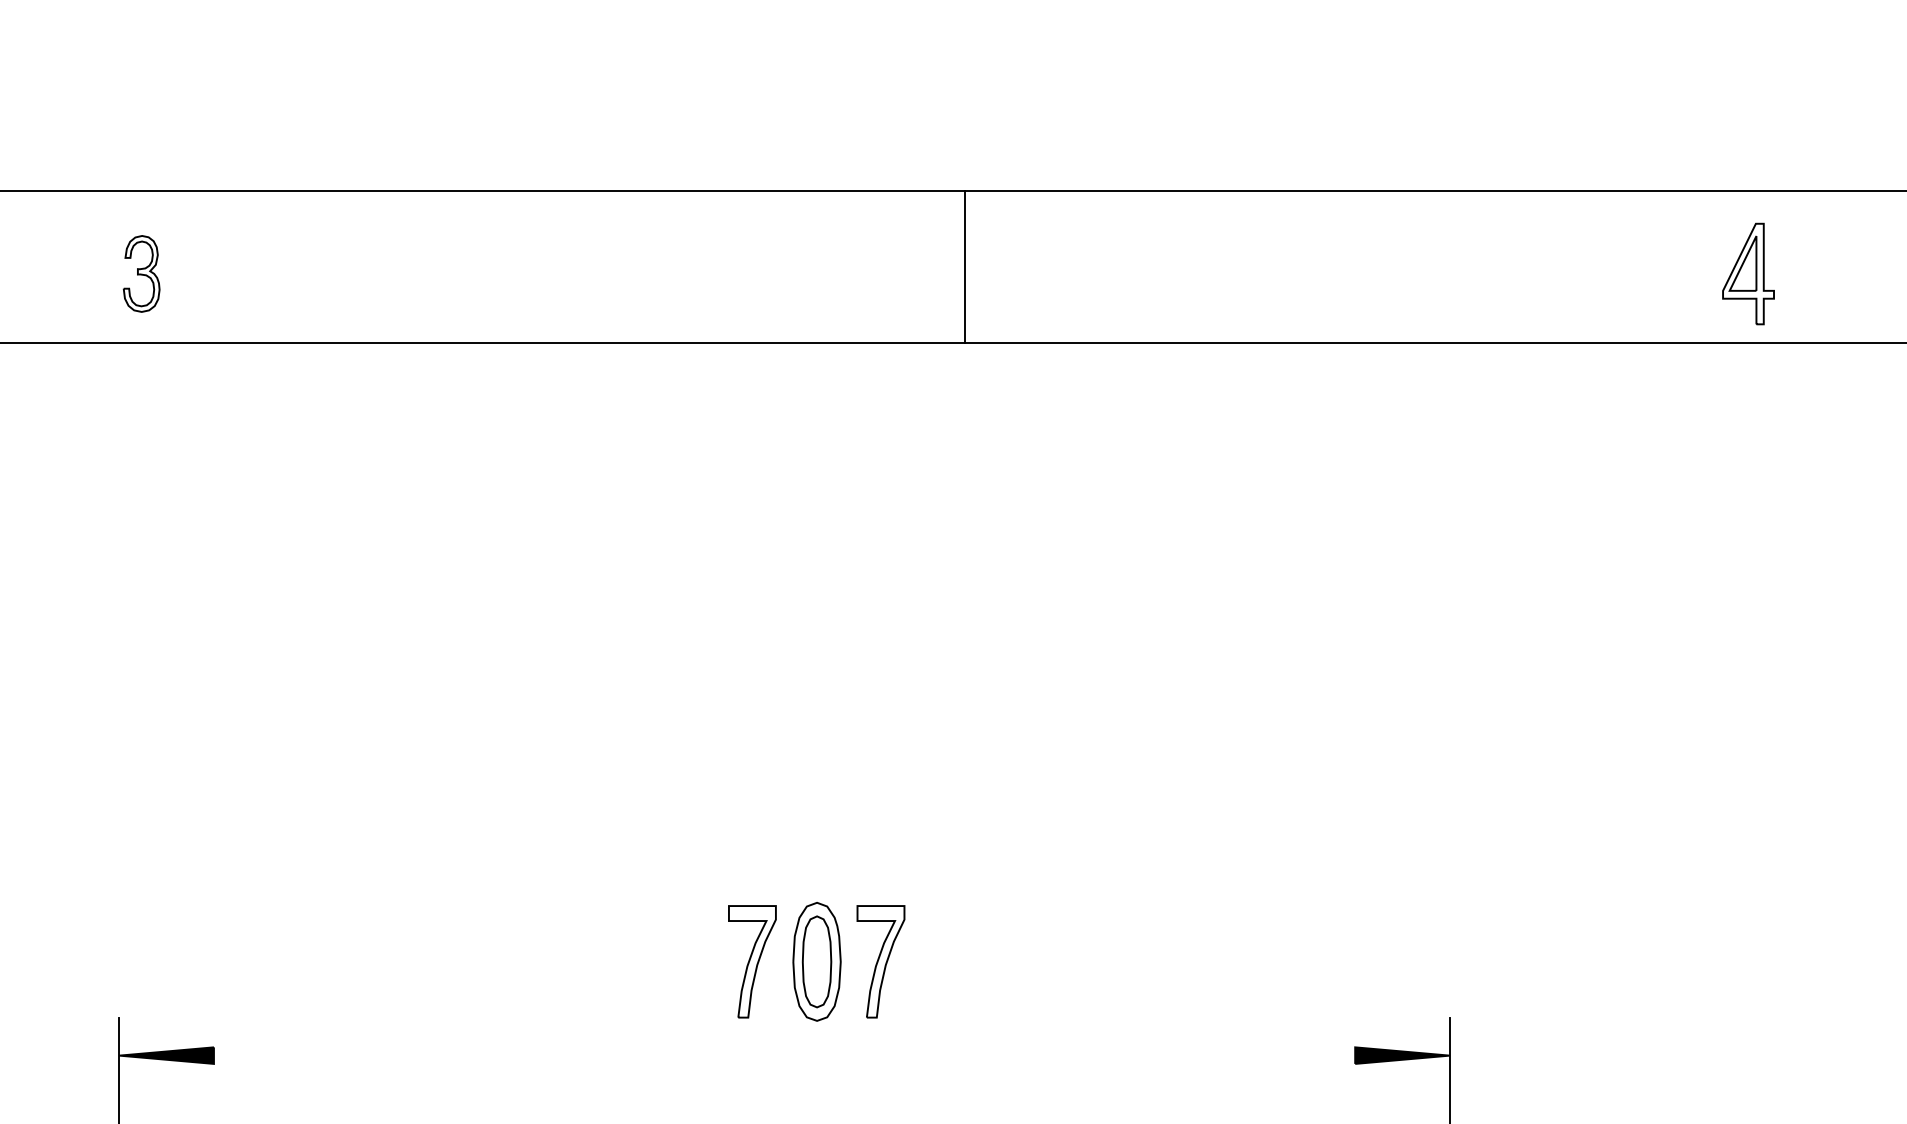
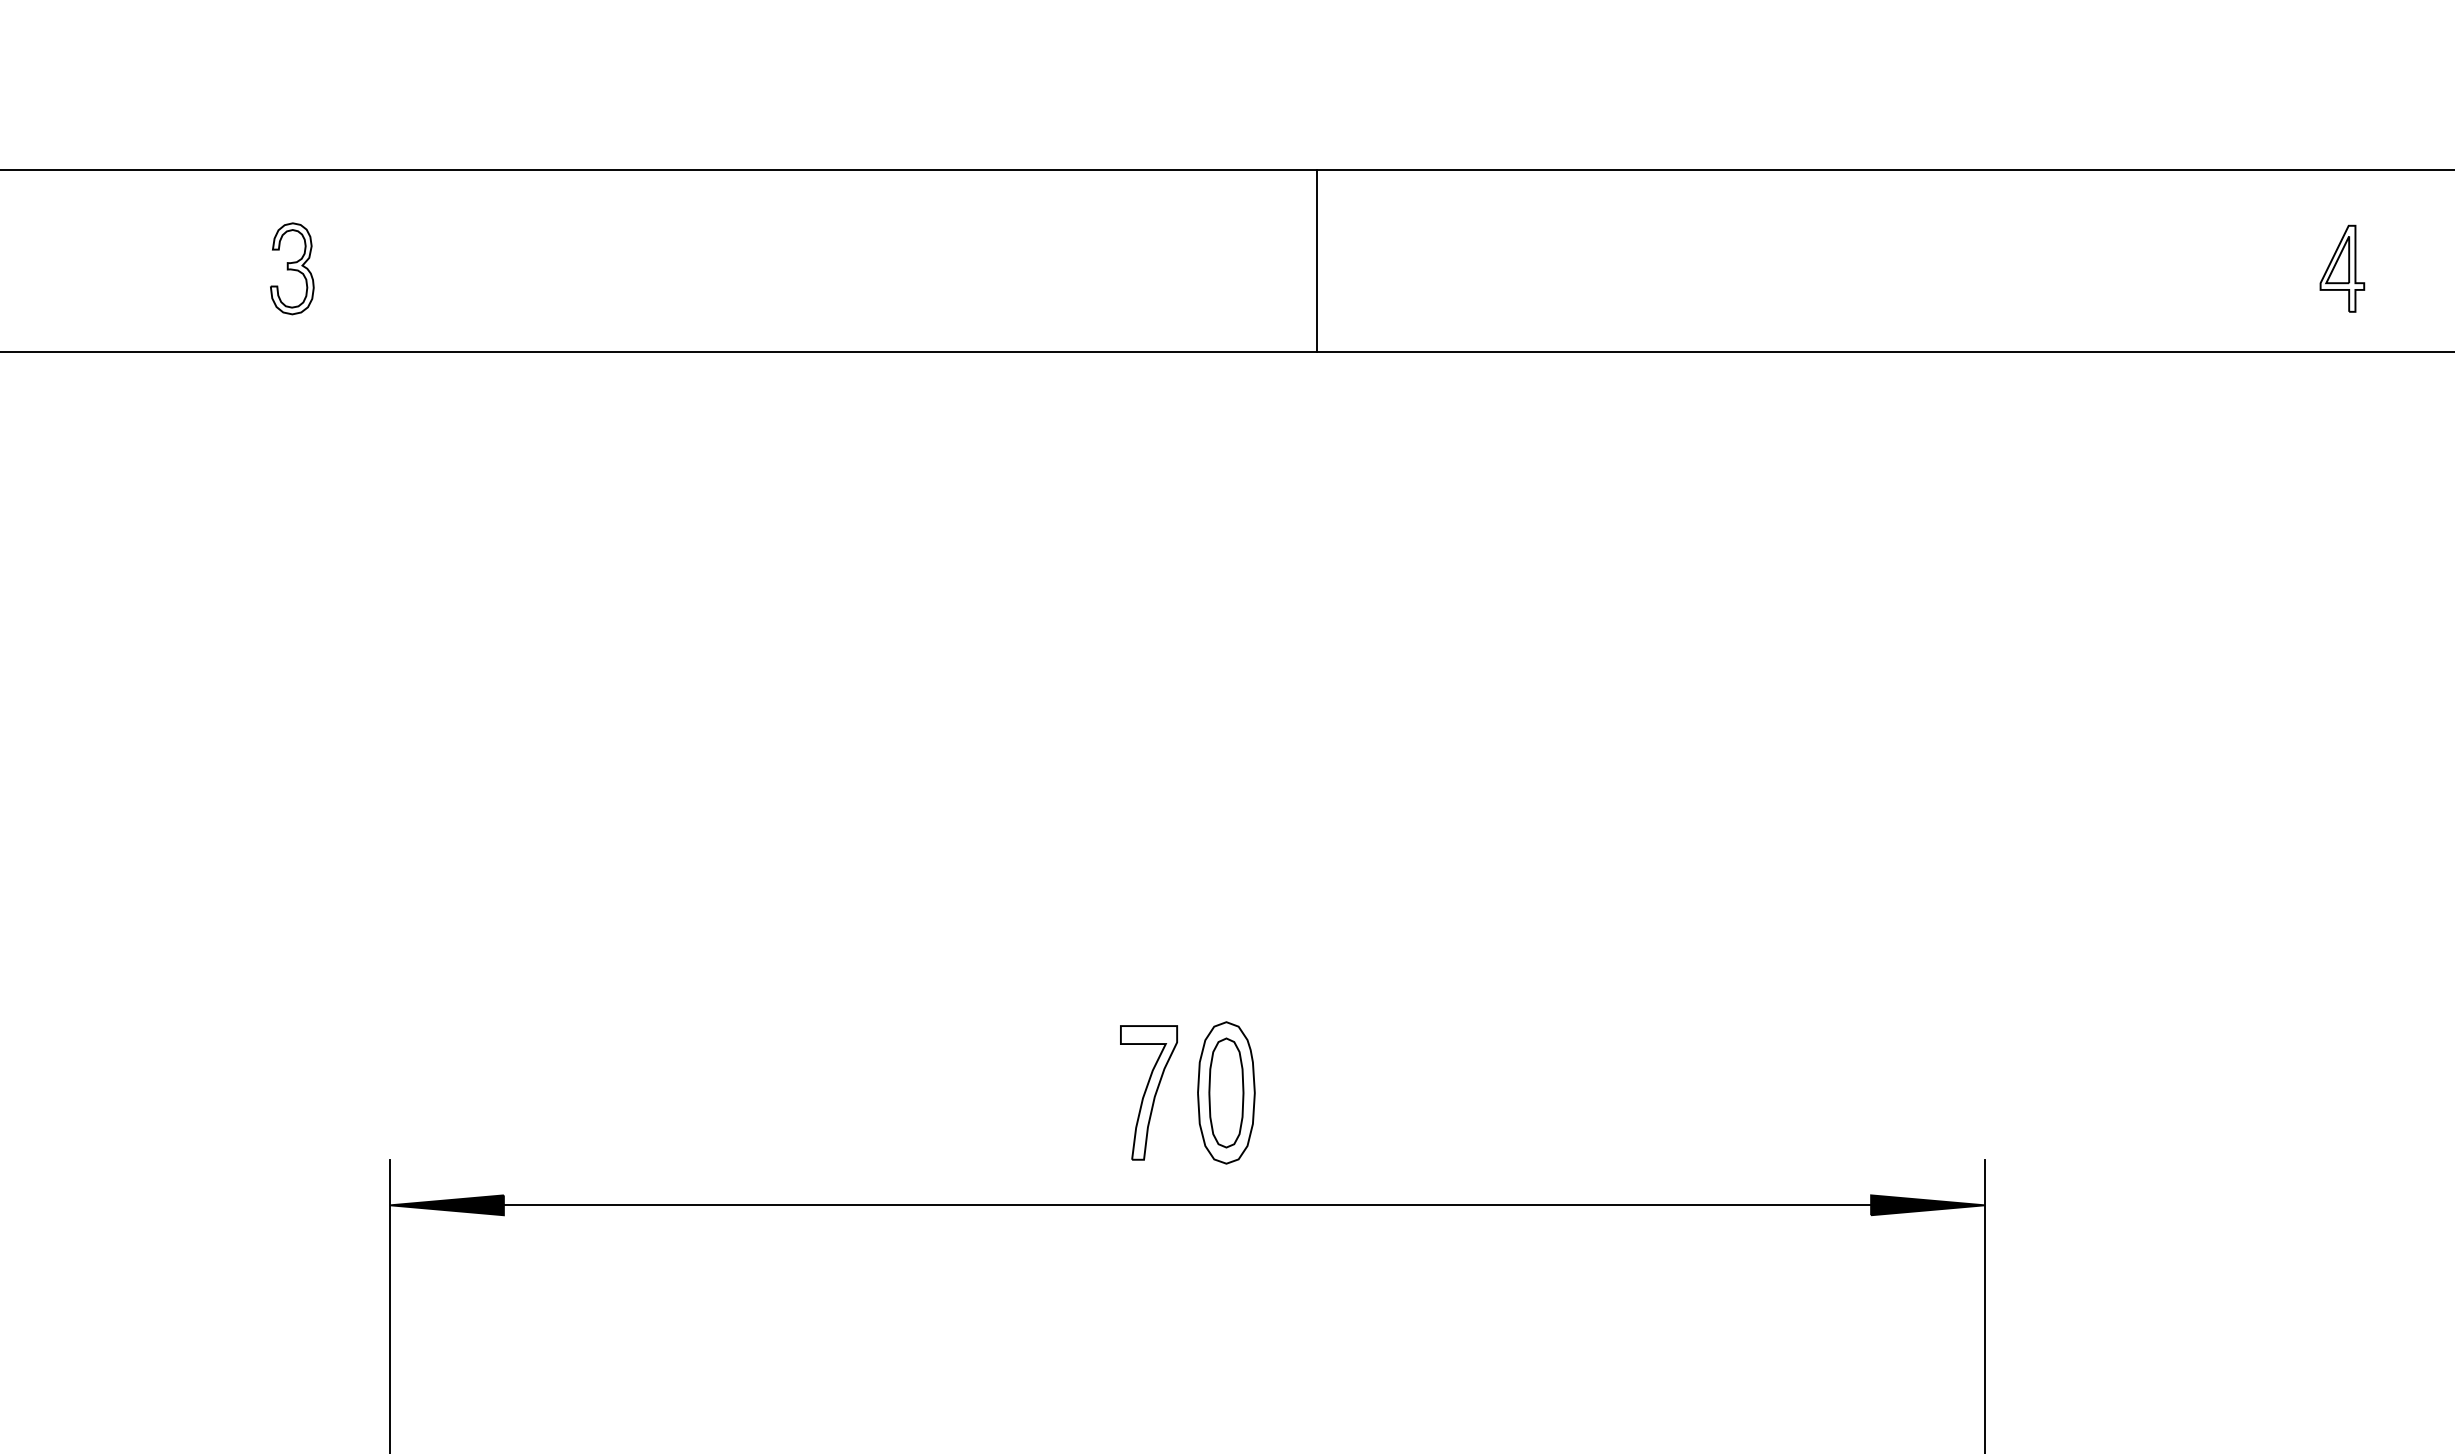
line: (964, 267) -> (1317, 260), moved
part: (141, 273) -> (292, 268), moved
part: (1748, 273) -> (2342, 268), size x0.71
part: (880, 961) -> (1302, 1092), removed
line: (784, 1055) -> (1187, 1205), added

